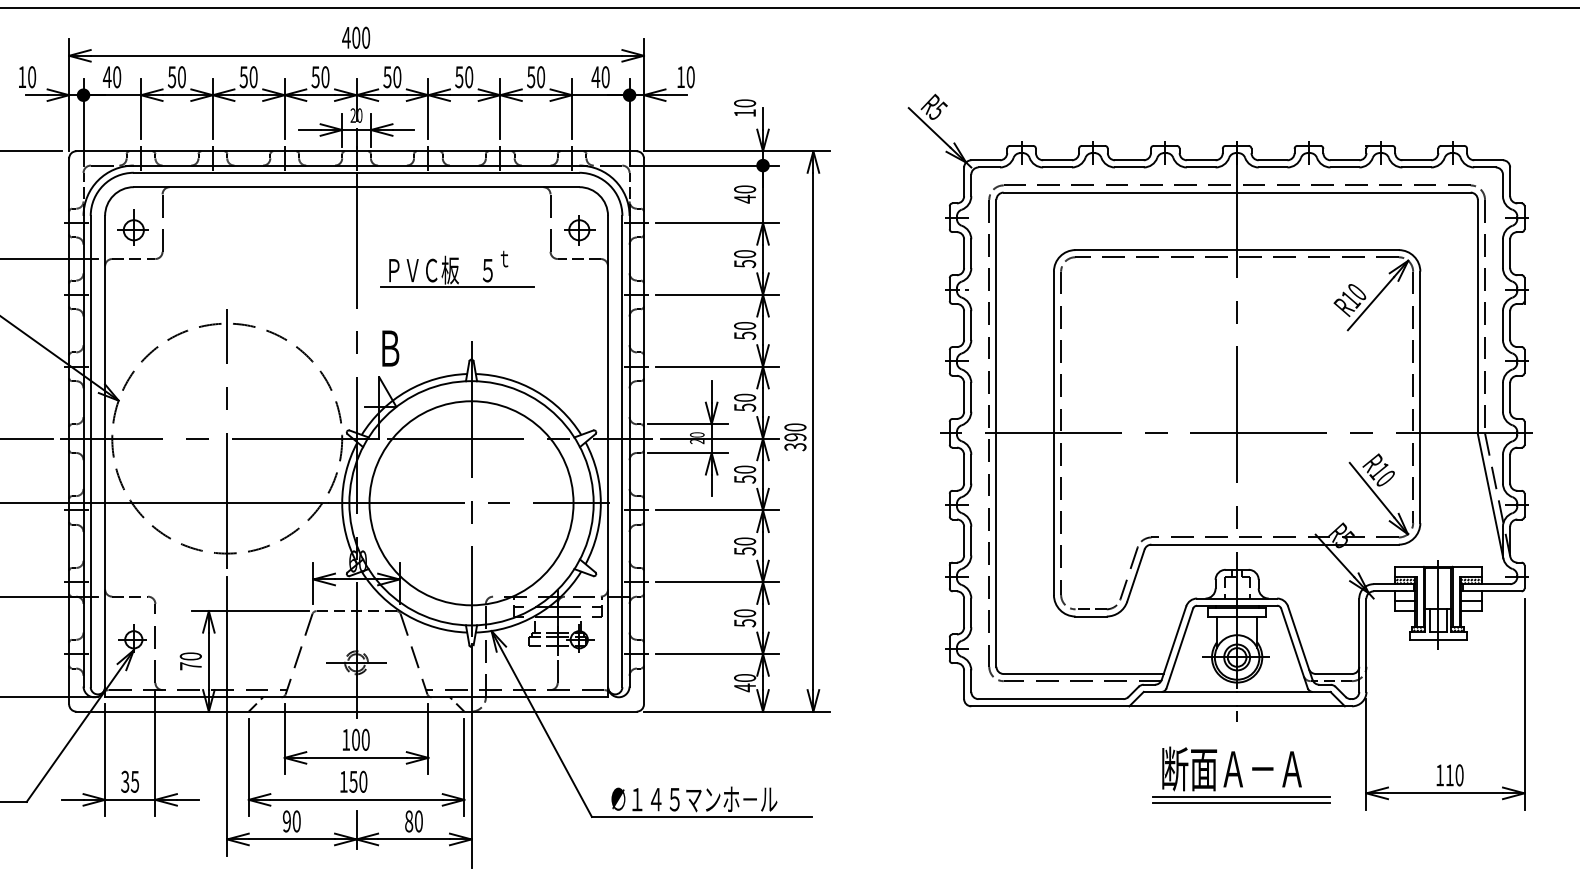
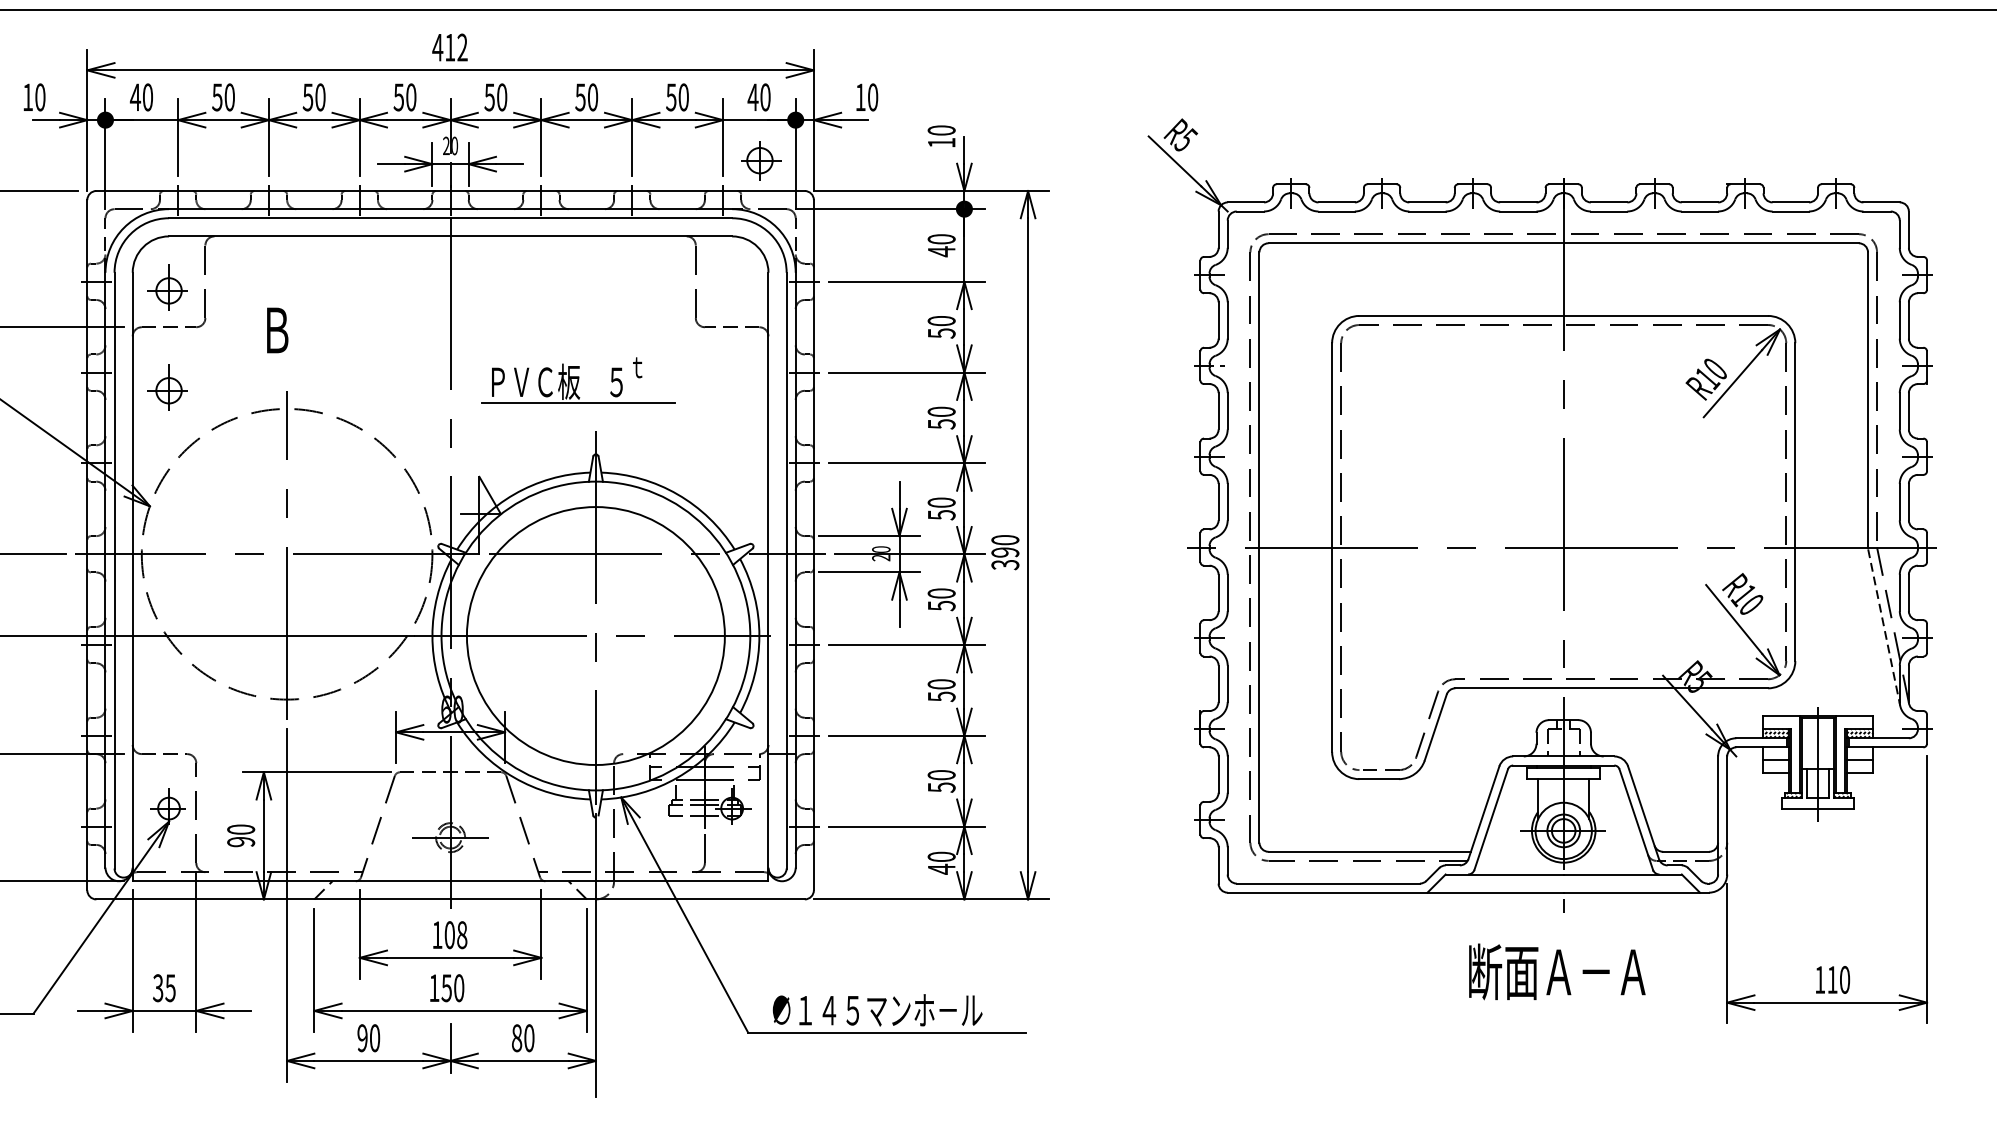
text: (361, 37) -> (456, 47), 400 -> 412
part: (579, 230) -> (760, 160), moved
part: (457, 268) -> (578, 379), moved
part: (132, 306) -> (167, 387), added
text: (390, 348) -> (277, 330), moved
line: (1490, 497) -> (1884, 628), solid -> dashed
text: (190, 666) -> (240, 842), 70 -> 90
text: (365, 739) -> (461, 934), 100 -> 108
line: (1240, 797) -> (1567, 1007), removed
line: (1240, 803) -> (1567, 1015), removed

